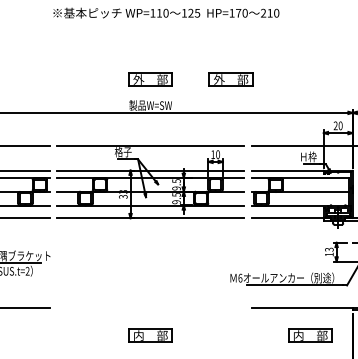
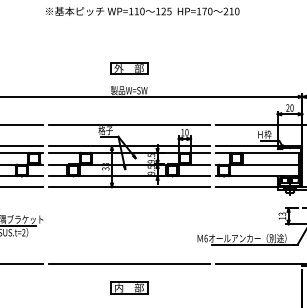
part: (231, 79) -> (198, 68), removed
line: (149, 307) -> (128, 263), added
part: (310, 335) -> (266, 287), removed

